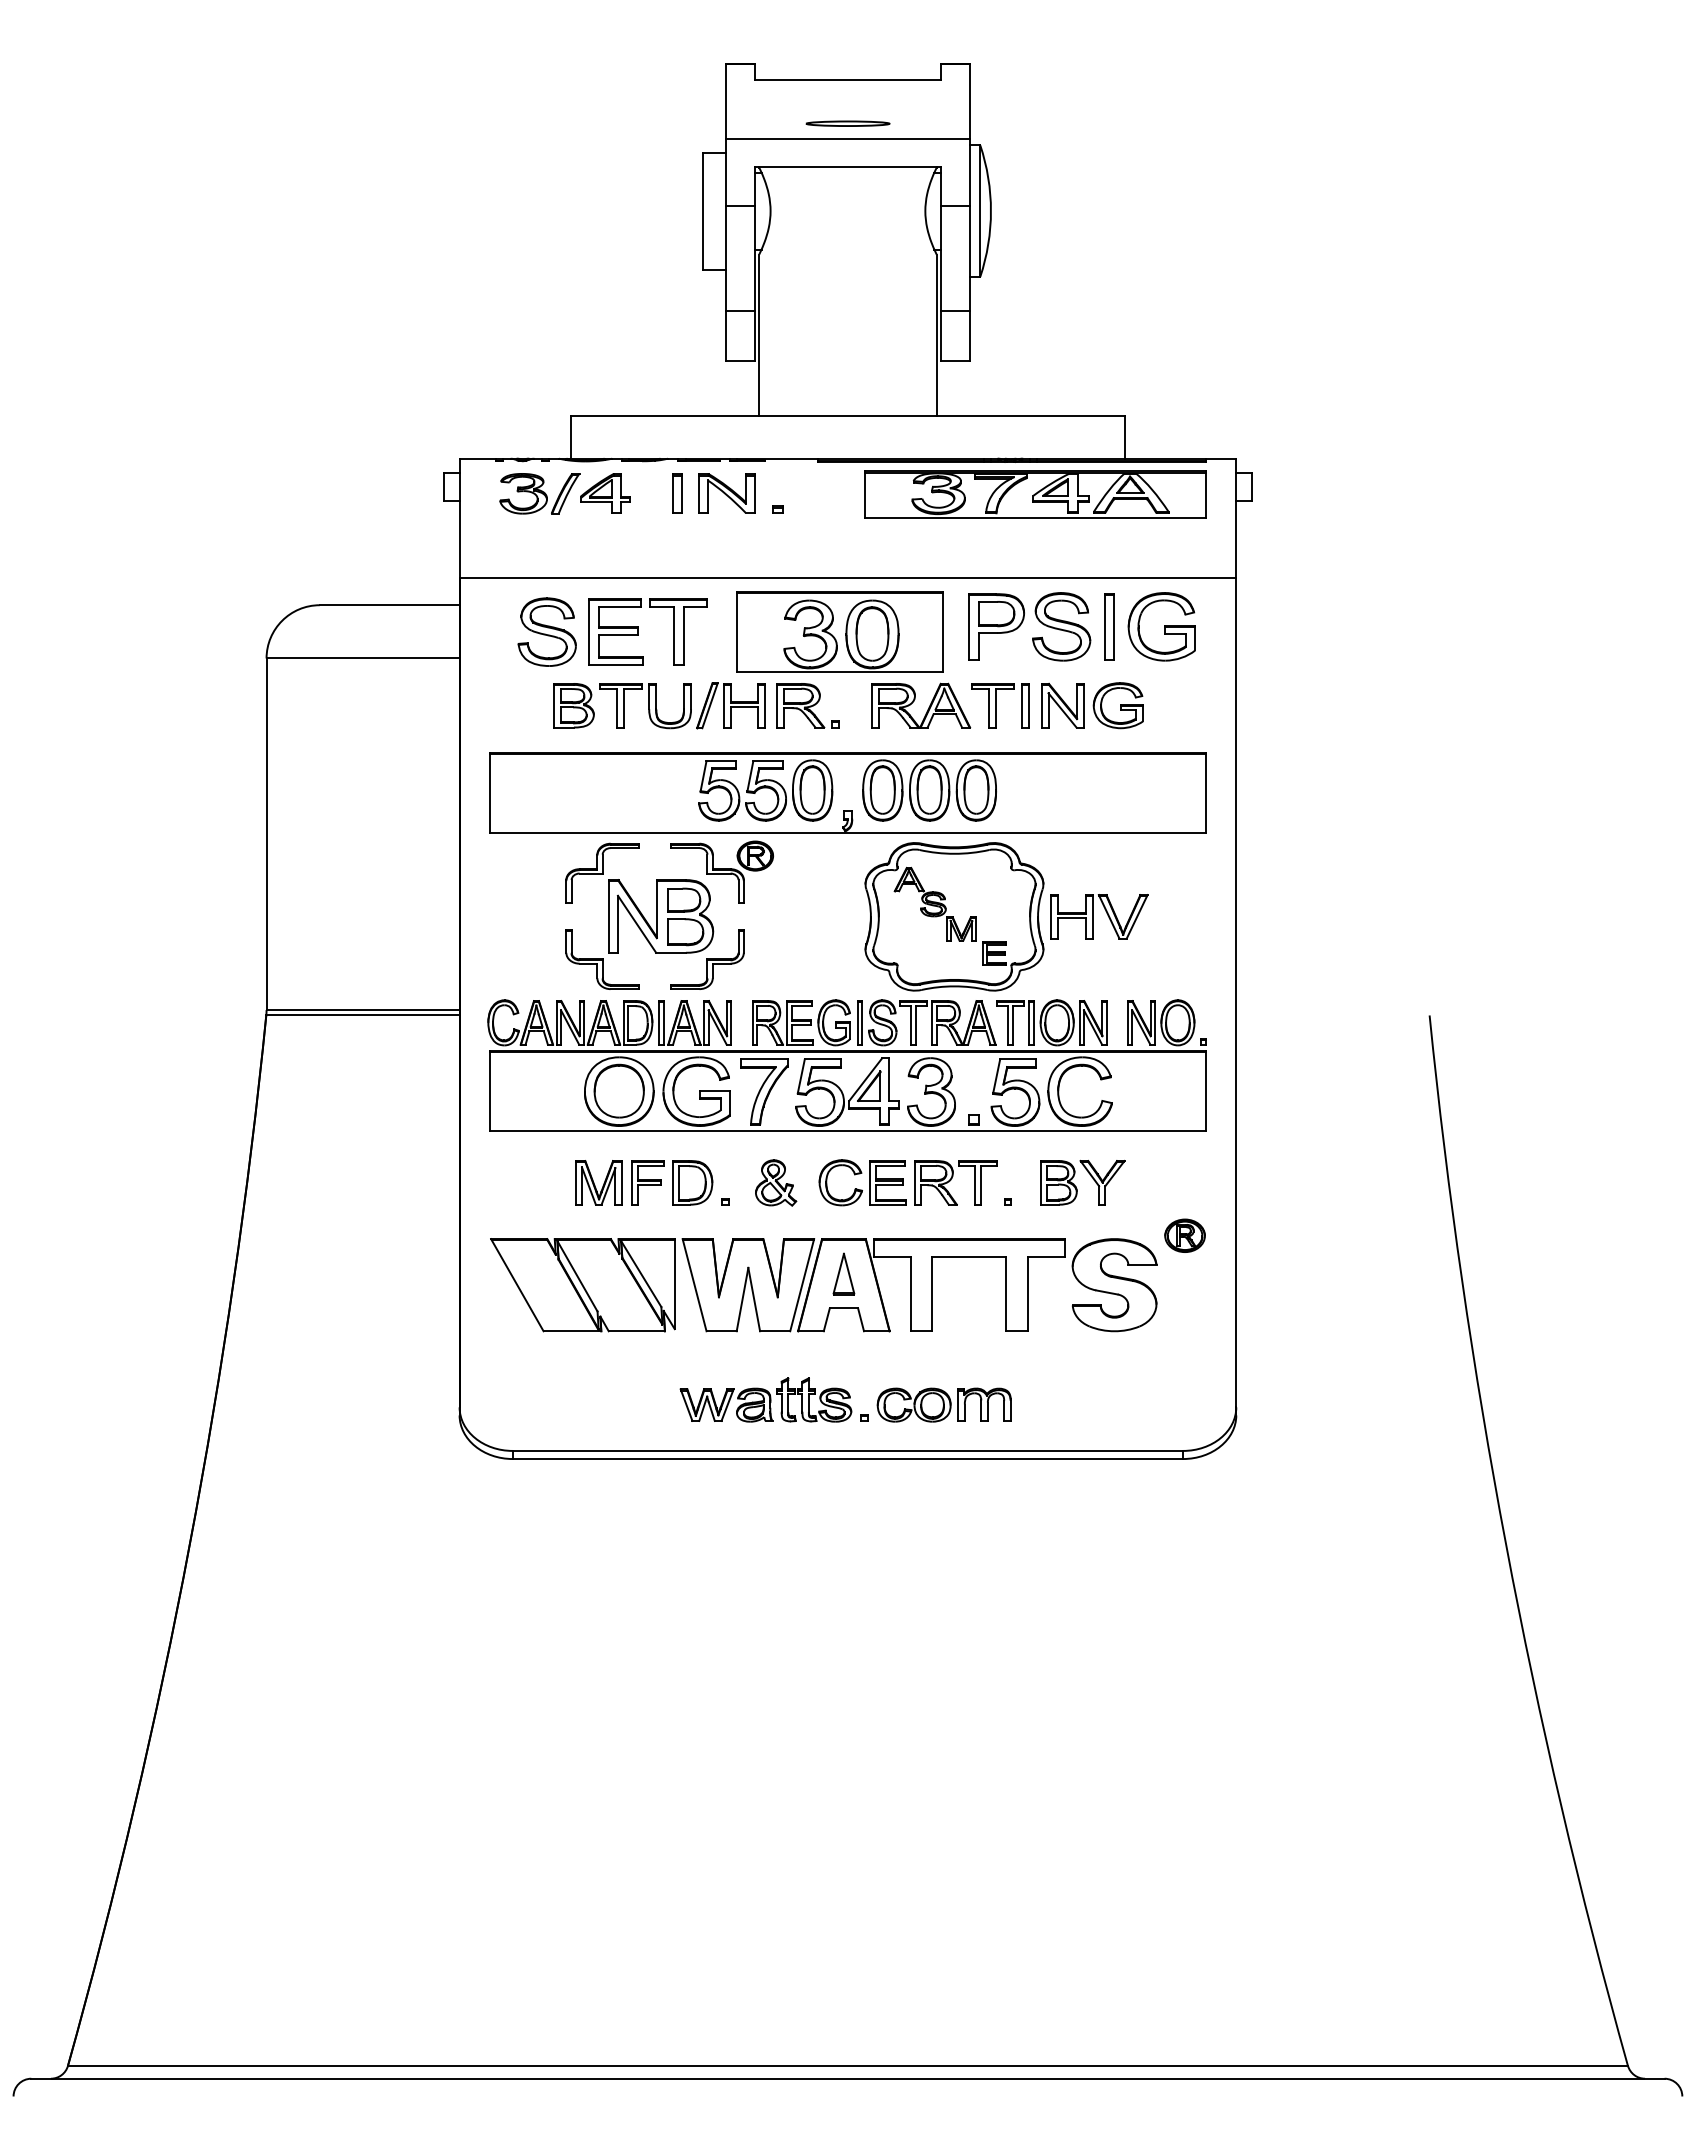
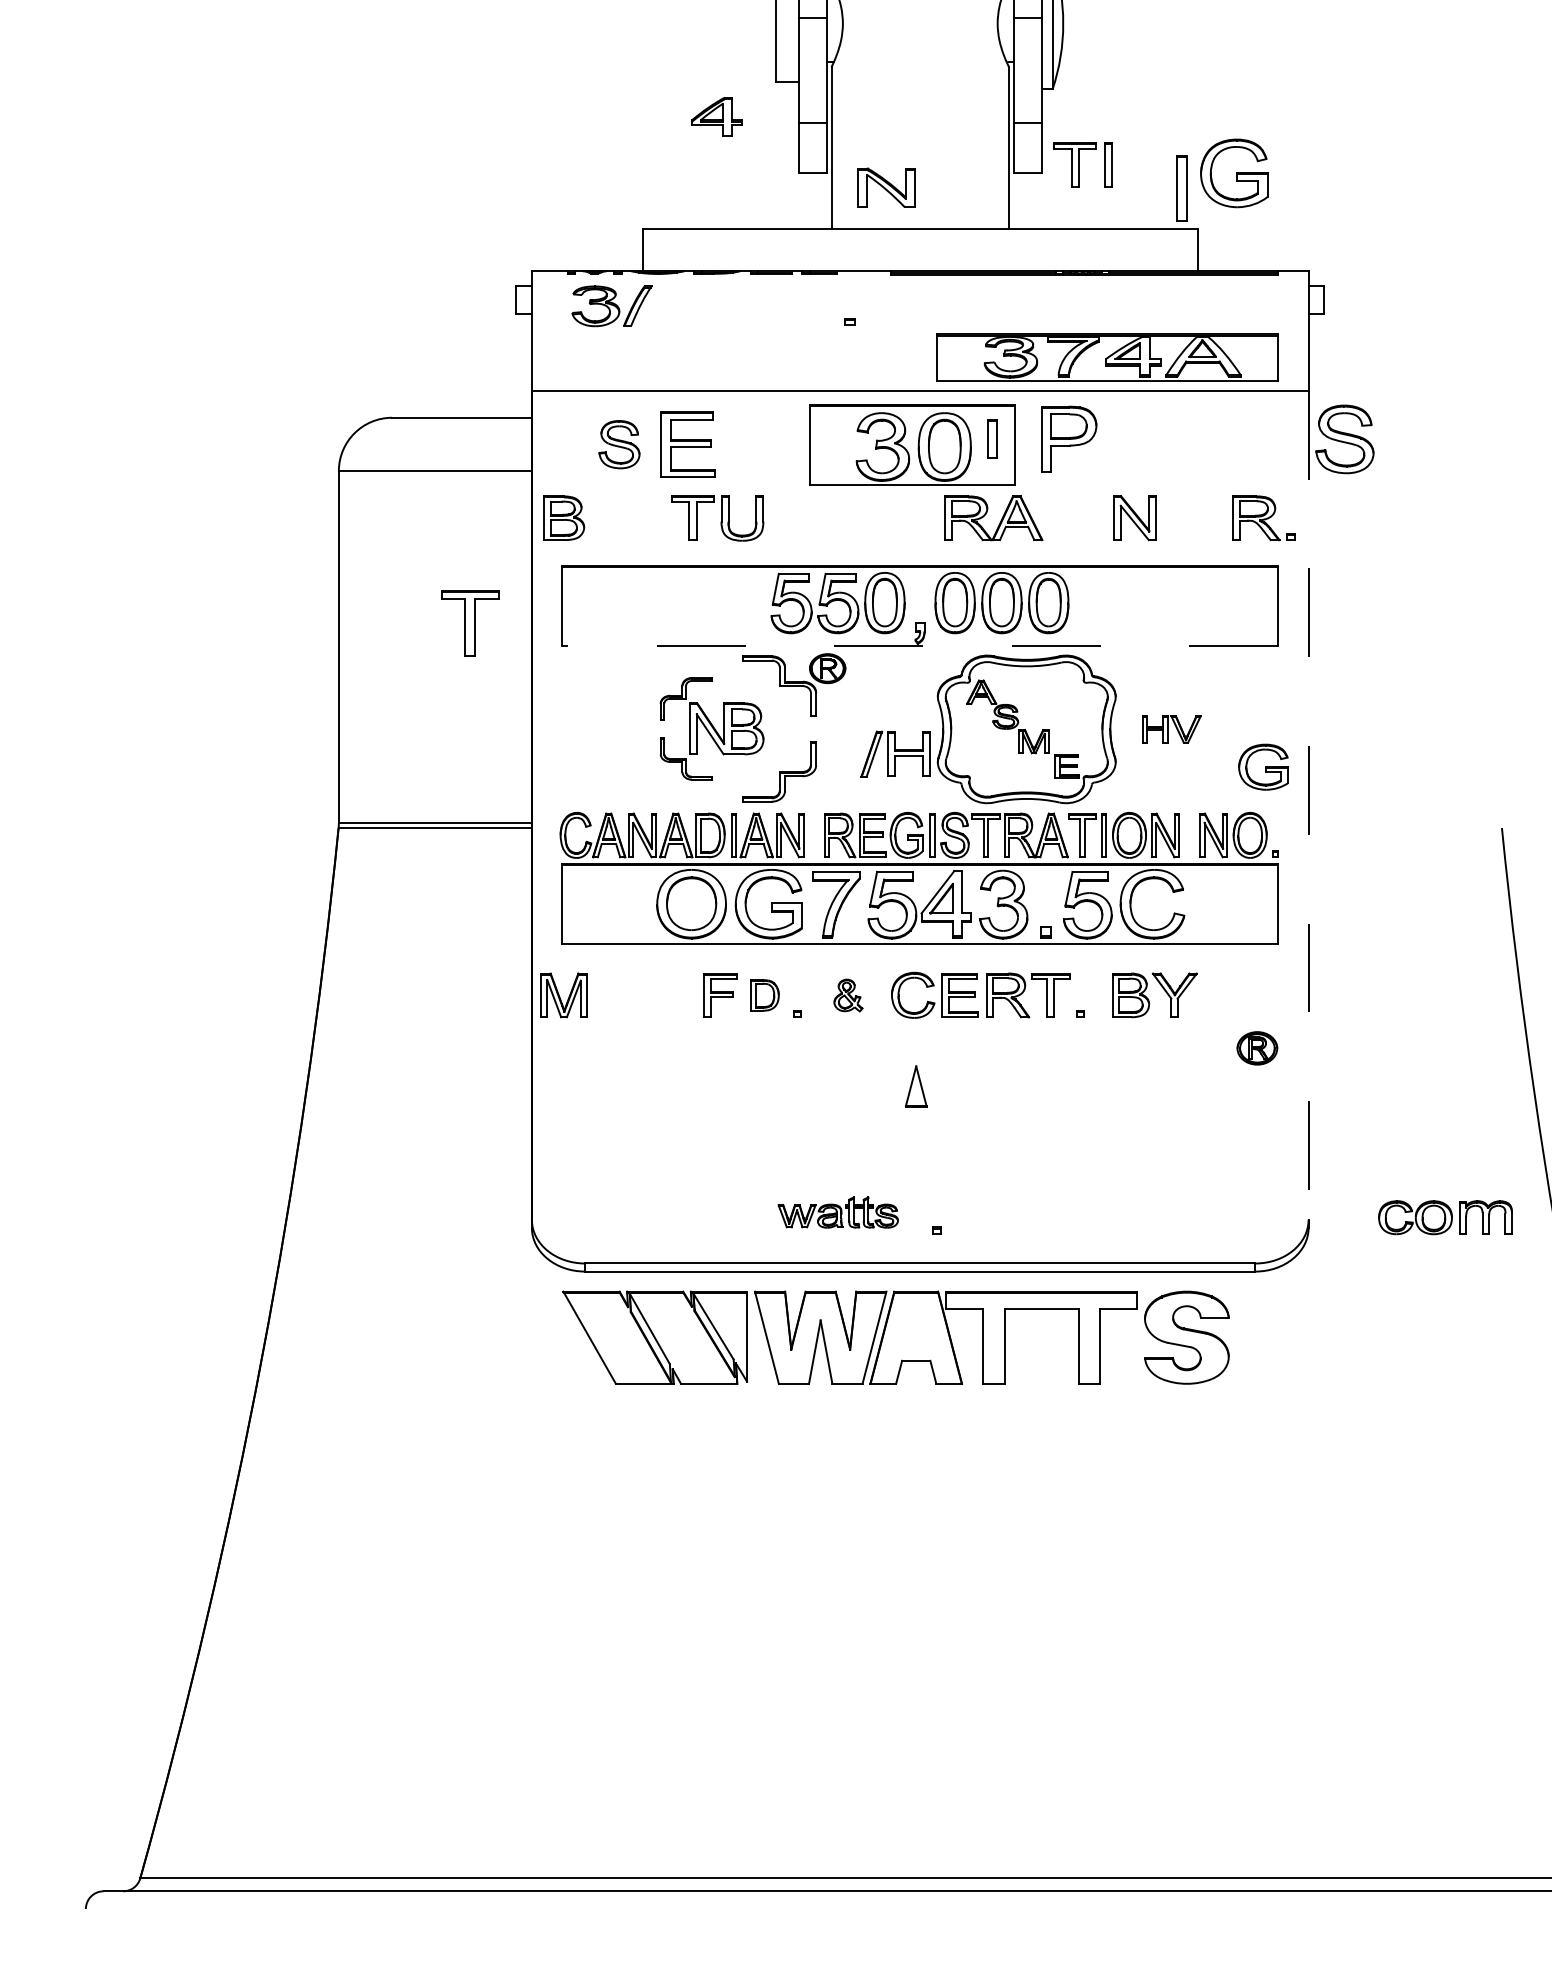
part: (605, 493) -> (716, 117), moved
part: (677, 493) -> (992, 439), moved
part: (726, 493) -> (885, 188), moved
part: (1035, 494) -> (1107, 358), moved
part: (1061, 626) -> (1344, 439), moved
part: (1109, 626) -> (1181, 188), moved
part: (1161, 626) -> (1233, 173), moved
part: (546, 631) -> (618, 444), size x0.7
part: (678, 631) -> (469, 623), moved
part: (573, 705) -> (563, 518), moved
part: (730, 705) -> (894, 754), moved
part: (807, 705) -> (1262, 518), moved
part: (1000, 705) -> (1082, 165), moved
part: (1117, 705) -> (1262, 767), moved
line: (847, 833) -> (919, 646), solid -> dashed
part: (639, 915) -> (711, 728), size x0.7
part: (1099, 916) -> (1171, 729), size x0.6
line: (1236, 993) -> (1308, 806), solid -> dashed
part: (598, 1182) -> (563, 995), moved
part: (692, 1182) -> (764, 995), size x0.7
part: (776, 1182) -> (848, 995), size x0.7
part: (823, 1285) -> (895, 1338), moved
part: (765, 1399) -> (837, 1212), size x0.7
part: (943, 1404) -> (1444, 1217), moved

